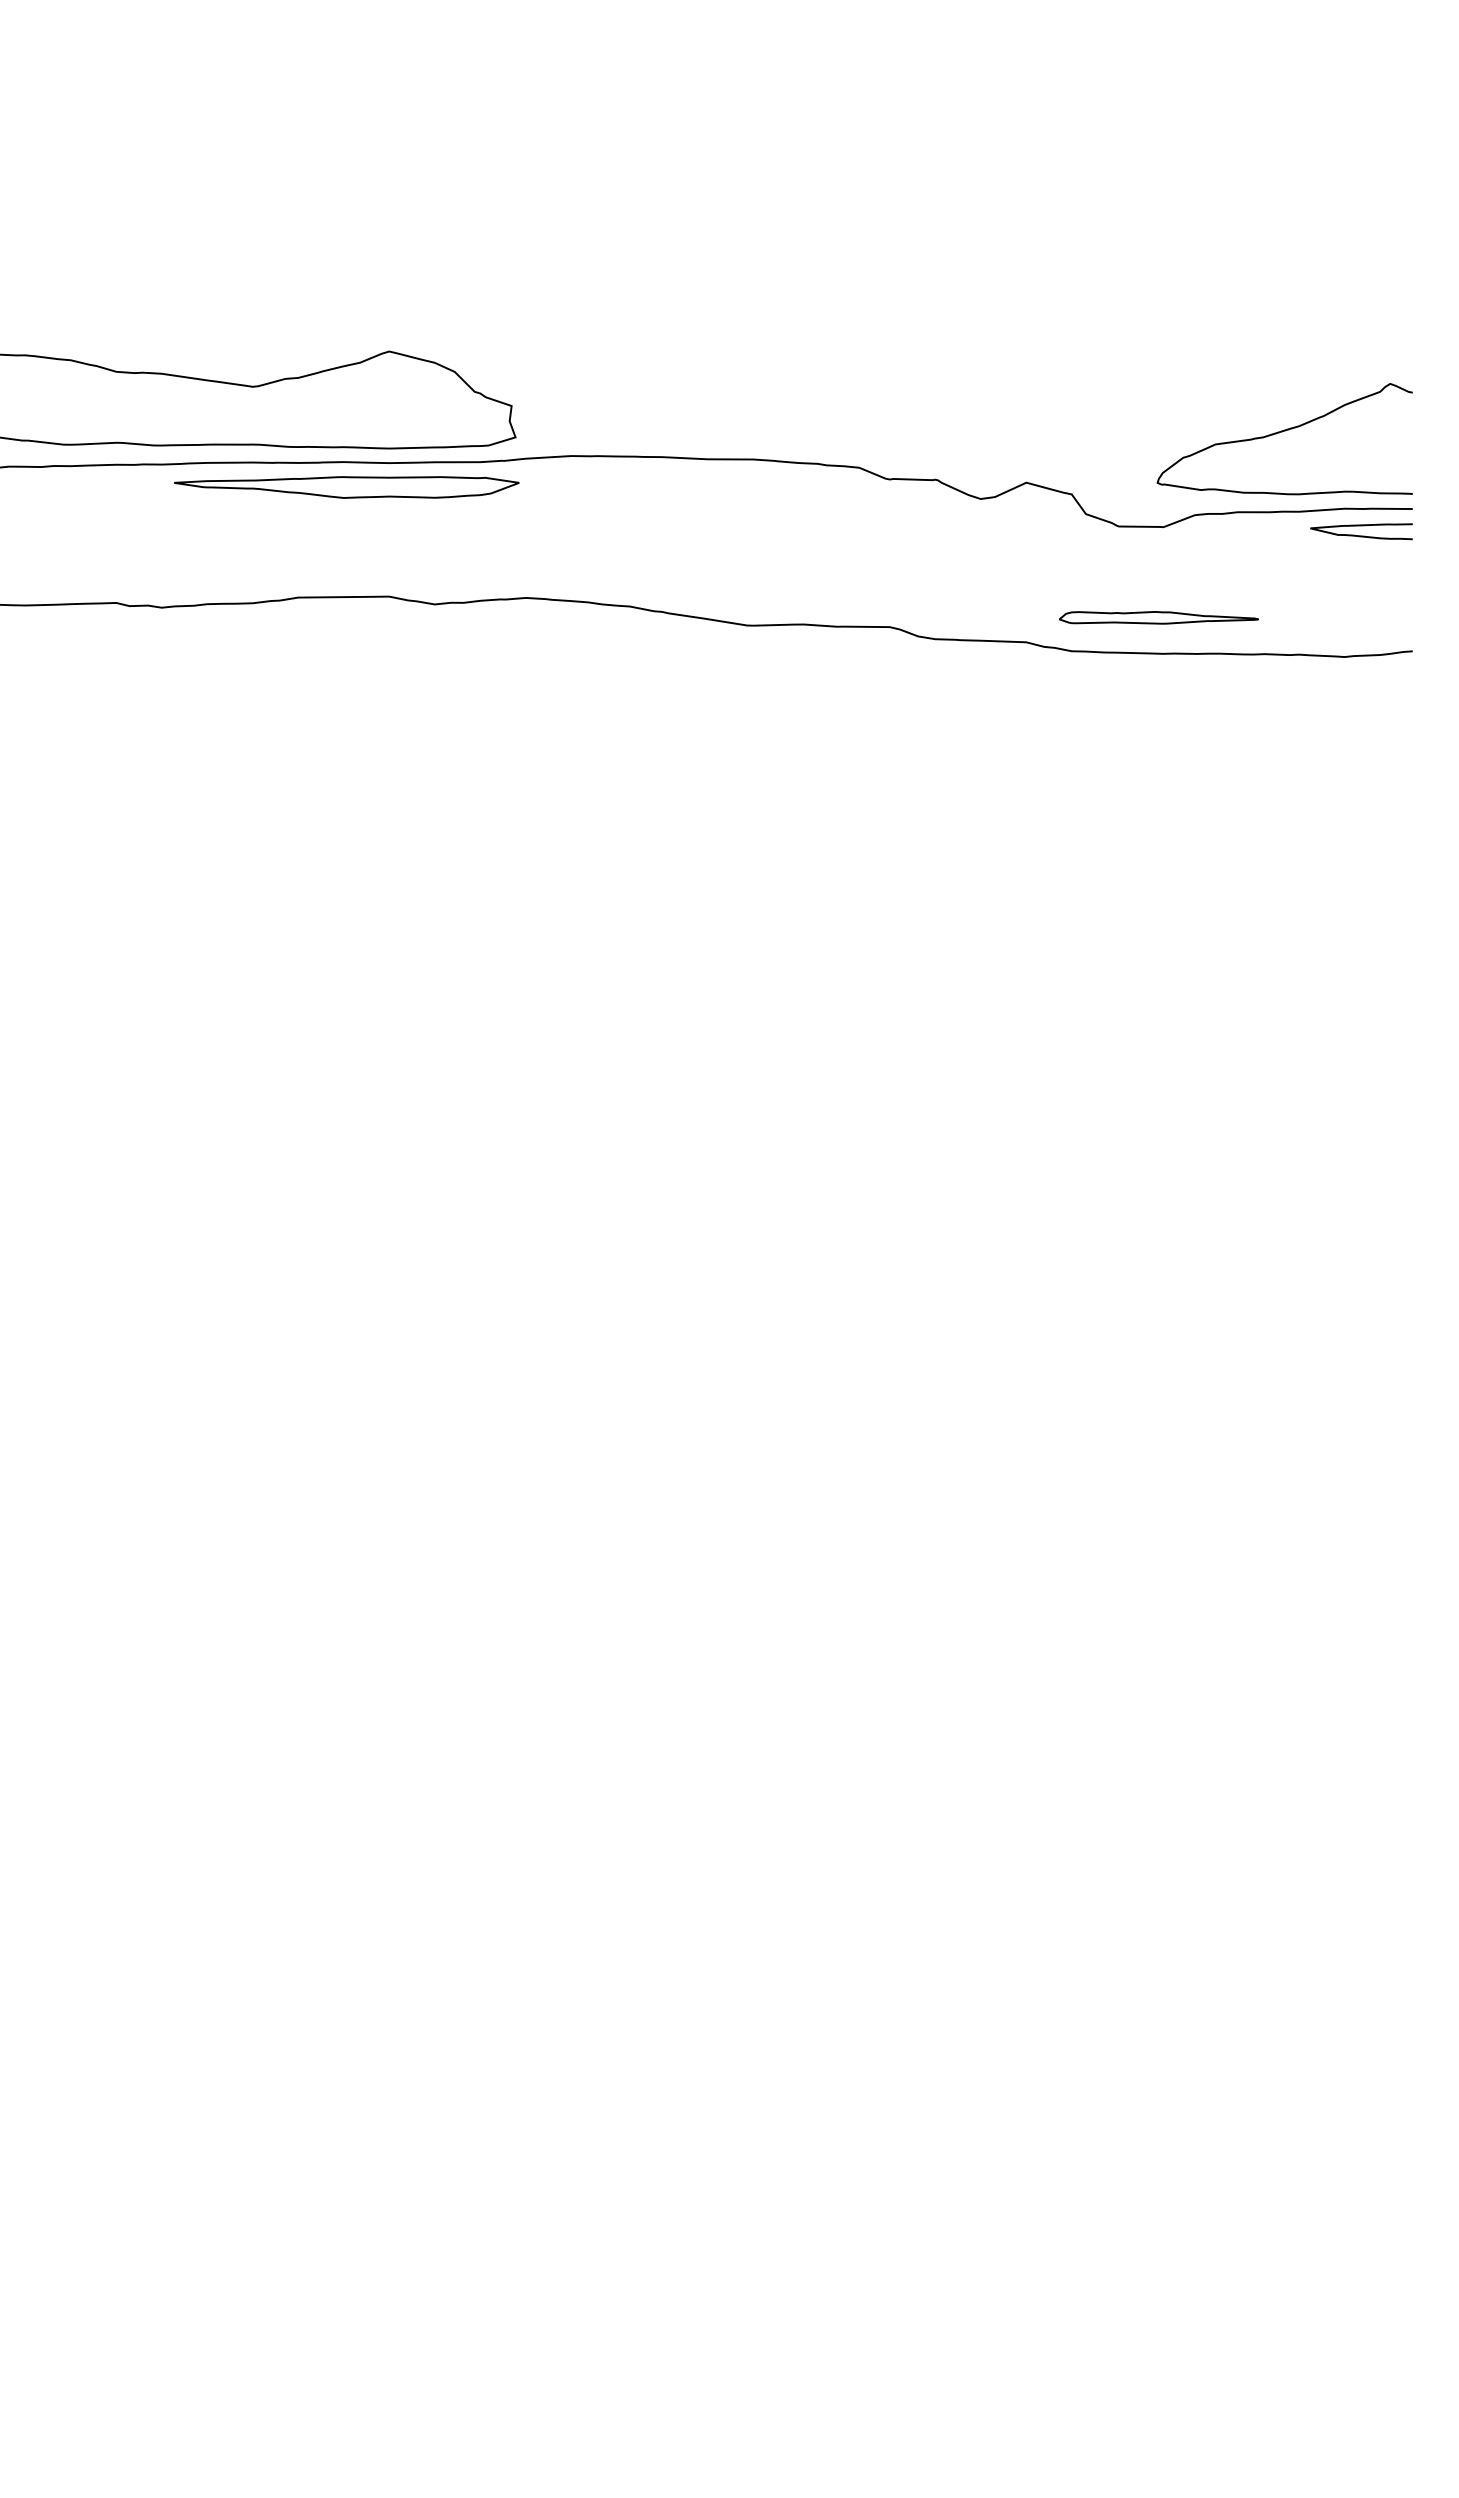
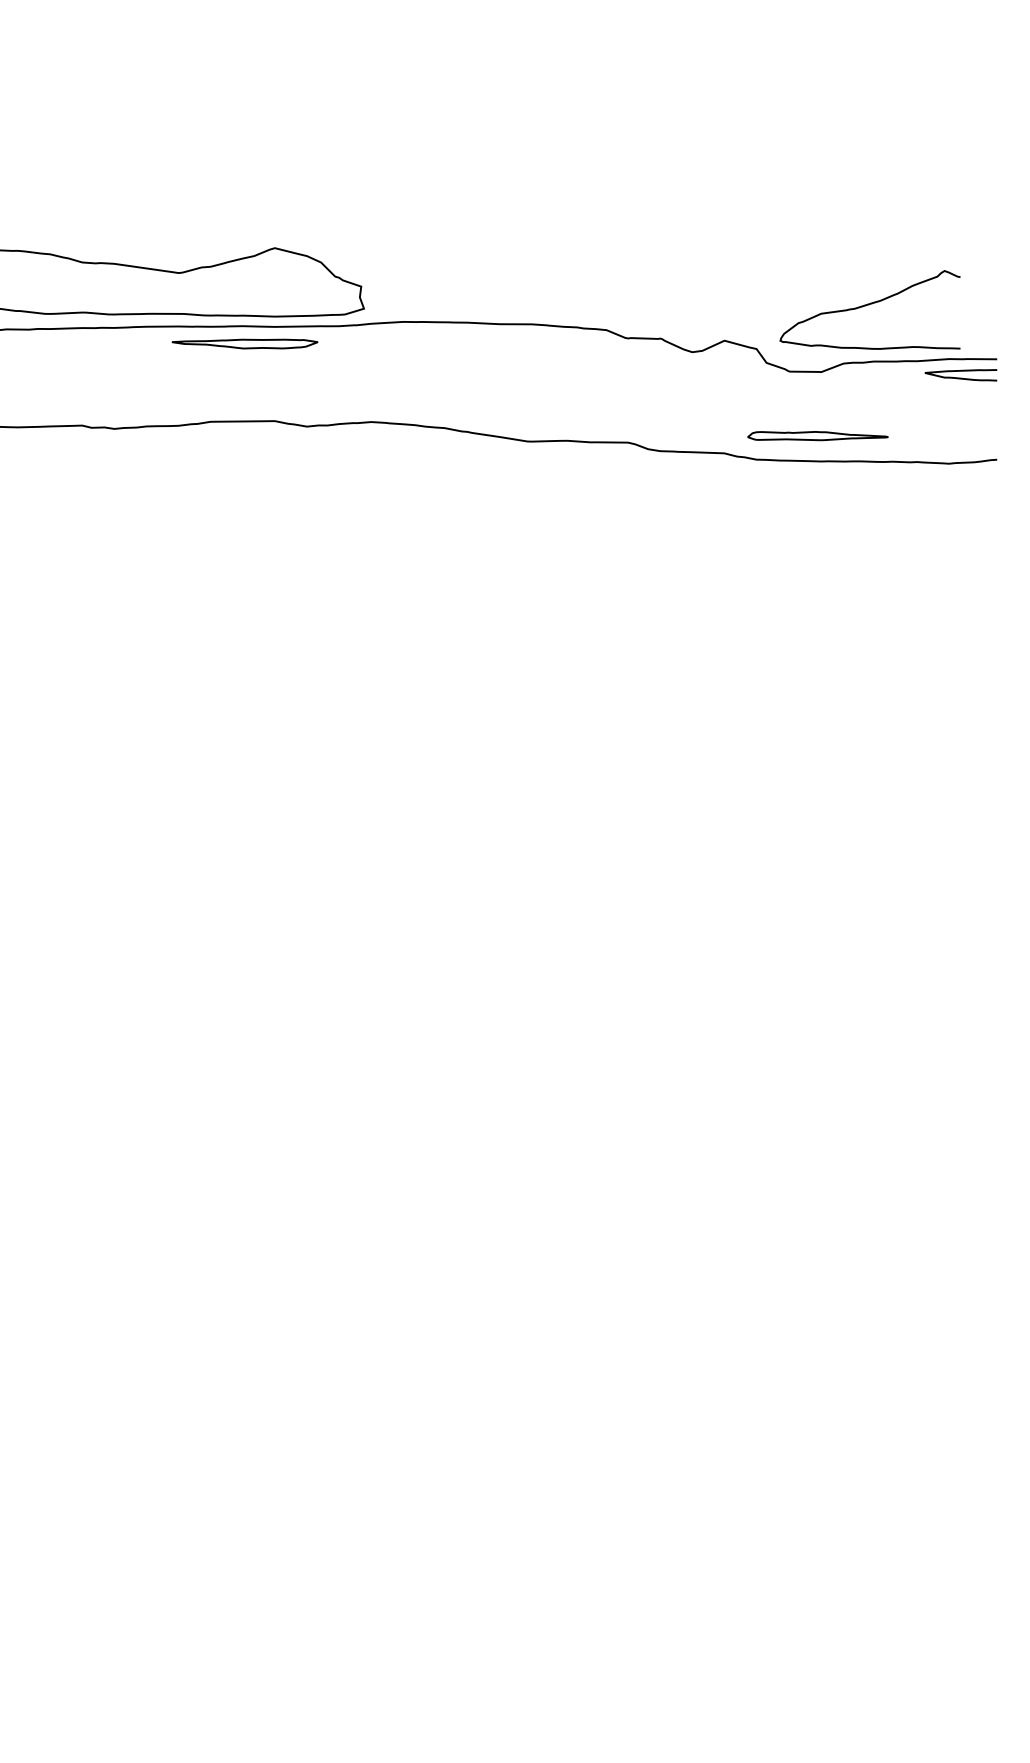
curve: (1282, 432) -> (868, 305), moved
part: (346, 487) -> (244, 344), size x0.6

